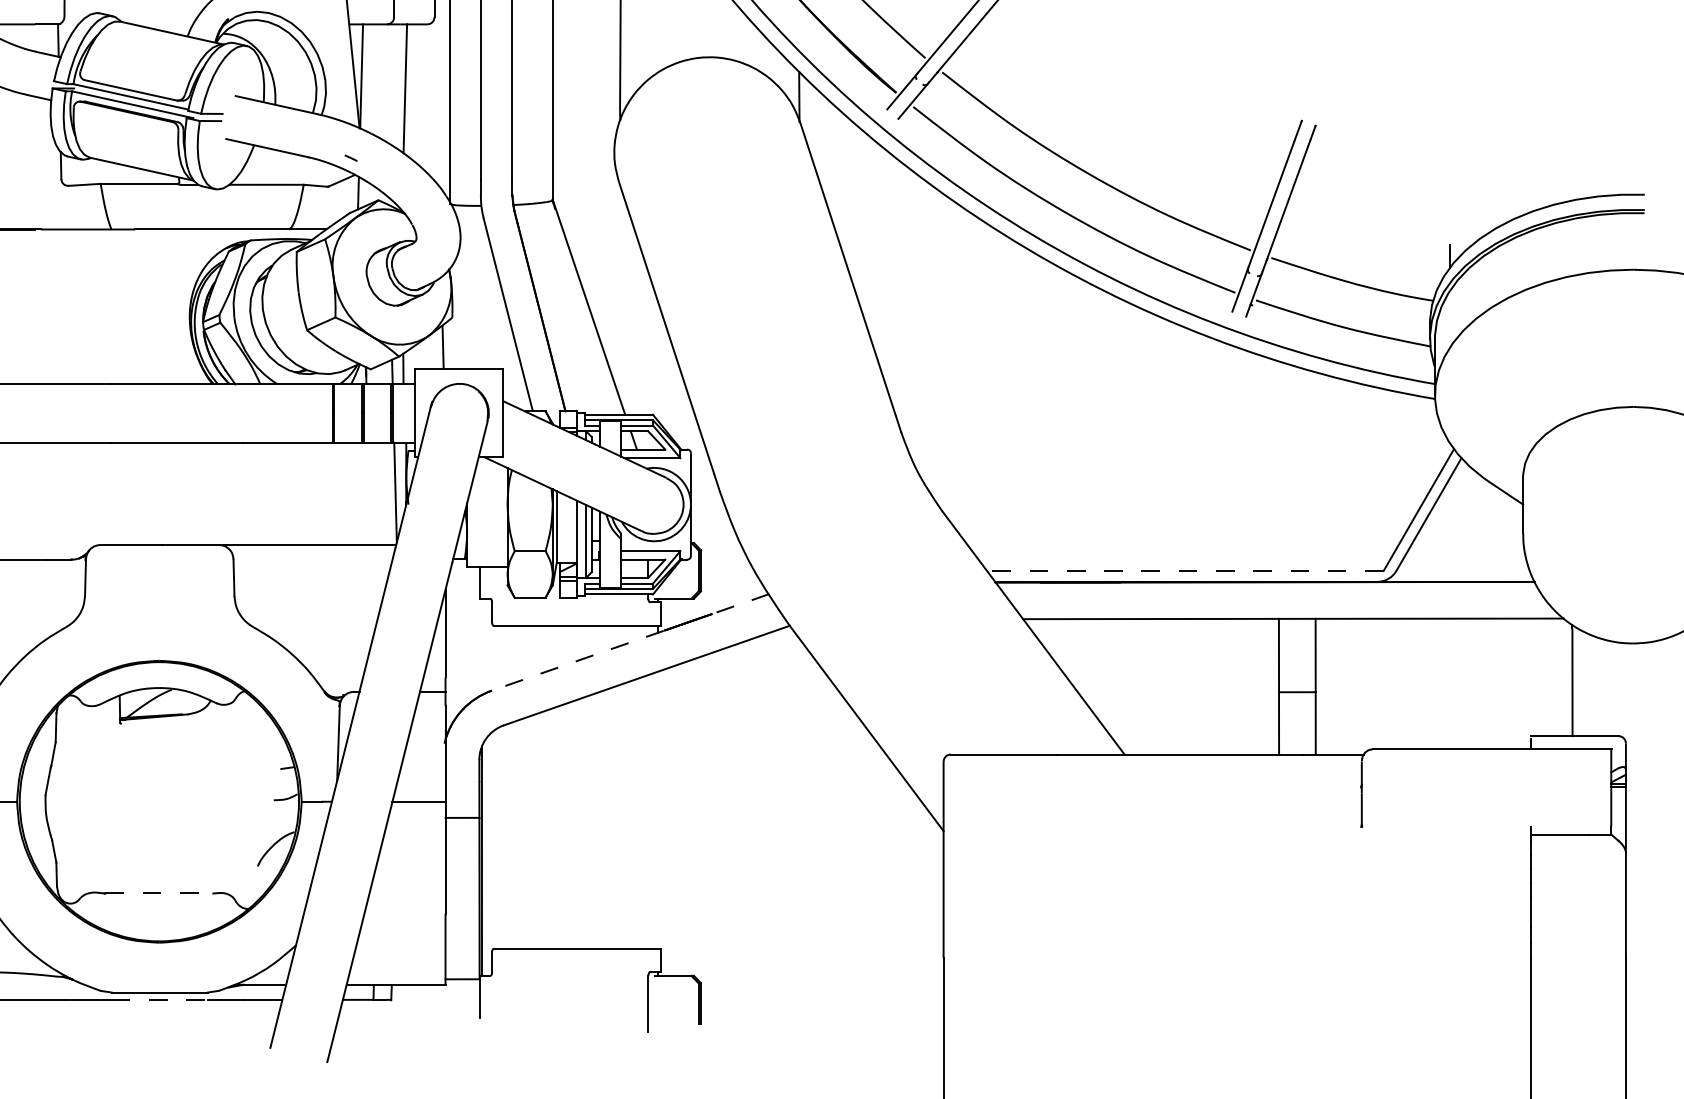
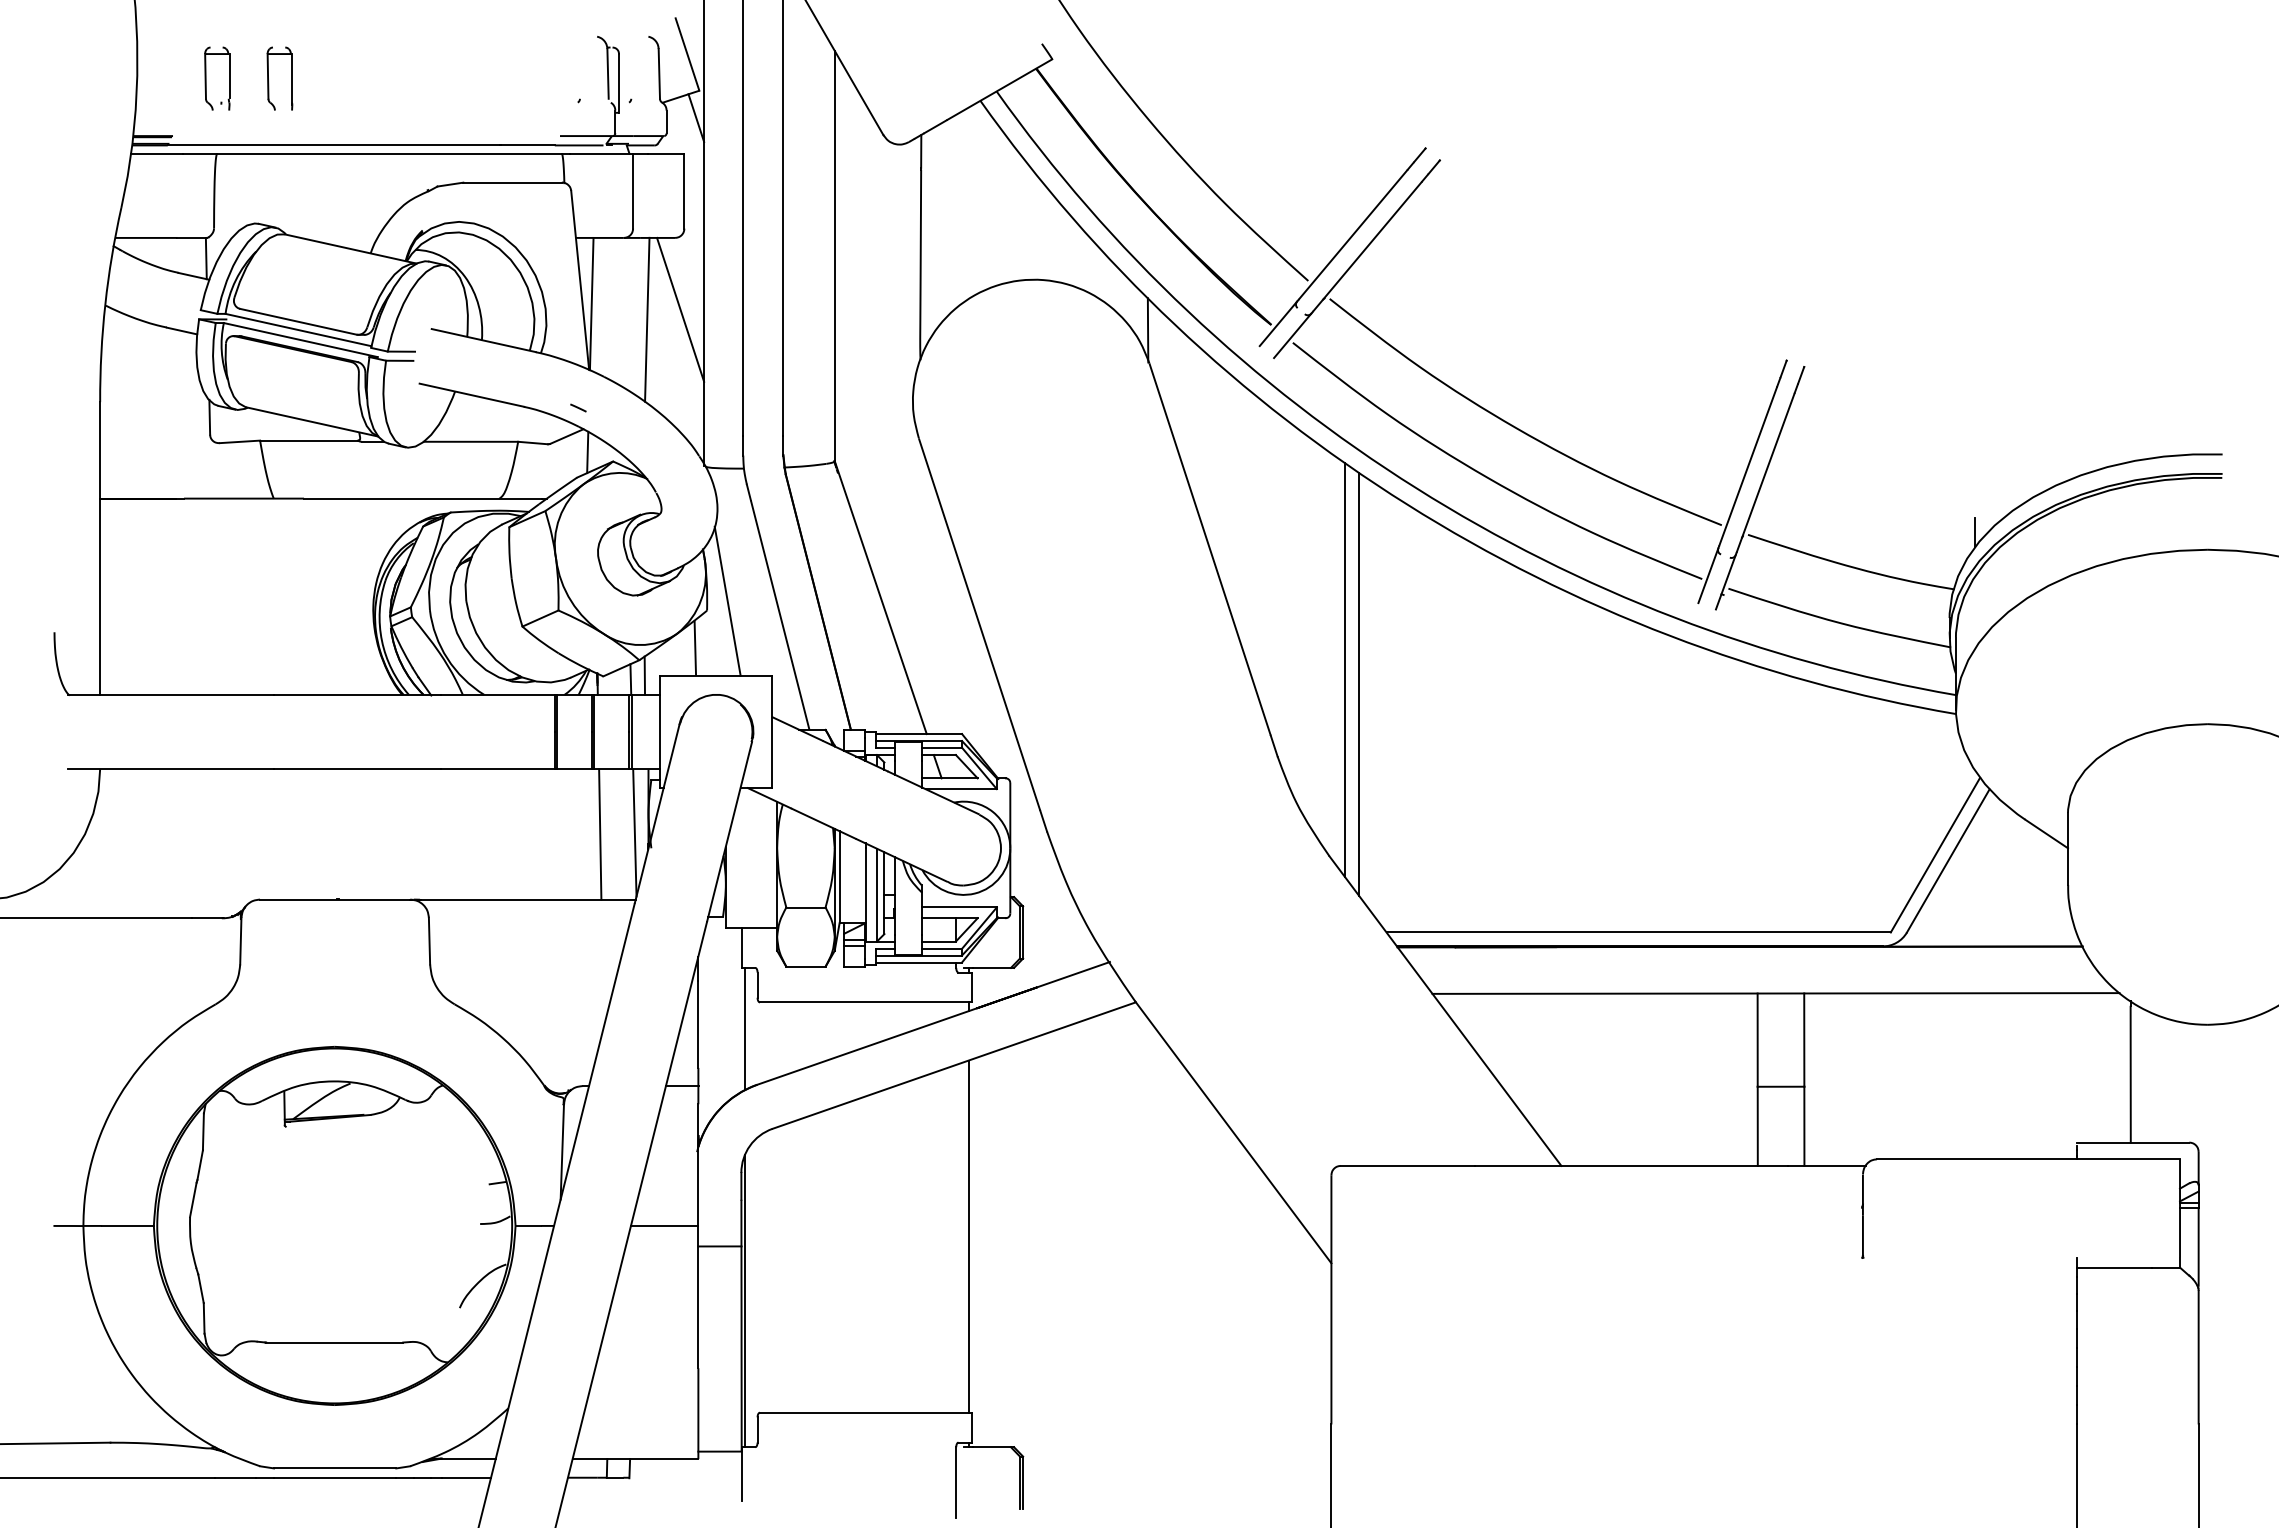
line: (431, 80) -> (680, 309), added
line: (468, 309) -> (727, 600), added
line: (954, 364) -> (1345, 670), added
line: (965, 375) -> (1359, 684), added
line: (368, 493) -> (600, 834), added
line: (1185, 570) -> (1638, 932), dashed -> solid
line: (630, 642) -> (933, 1023), dashed -> solid
line: (482, 646) -> (745, 1028), added
line: (658, 810) -> (968, 1236), added
line: (159, 893) -> (334, 1342), dashed -> solid
line: (160, 999) -> (335, 1477), dashed -> solid

